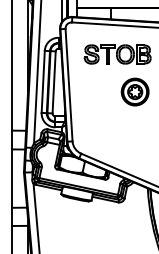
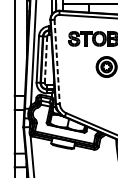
line: (54, 81) -> (46, 59), solid -> dashed
line: (69, 85) -> (57, 62), solid -> dashed

